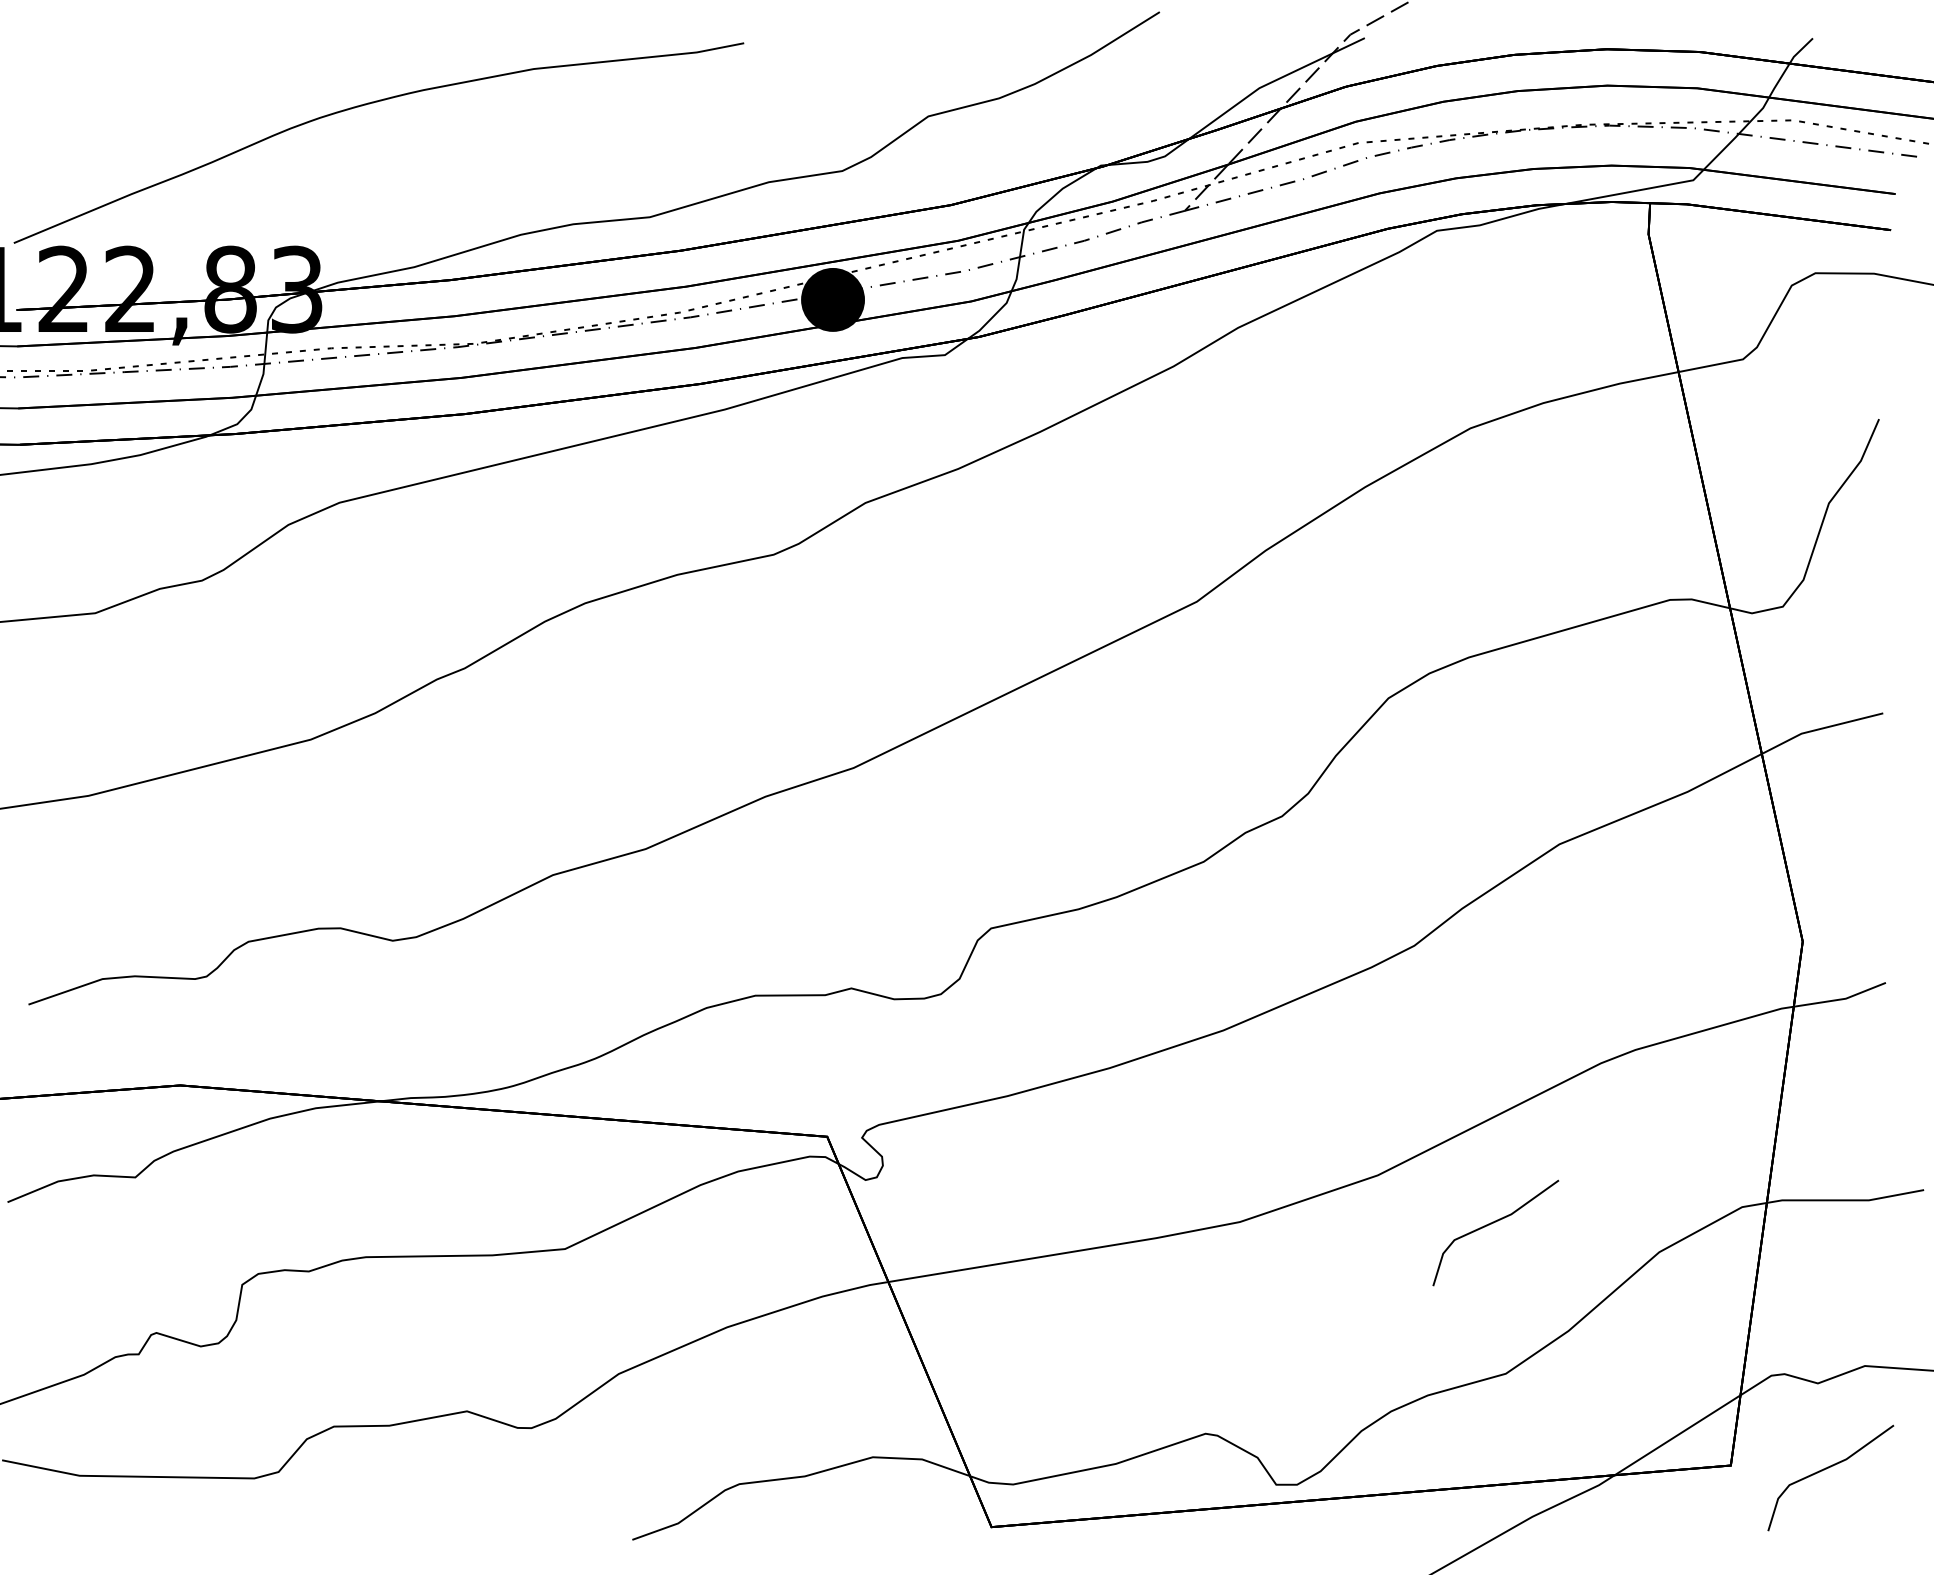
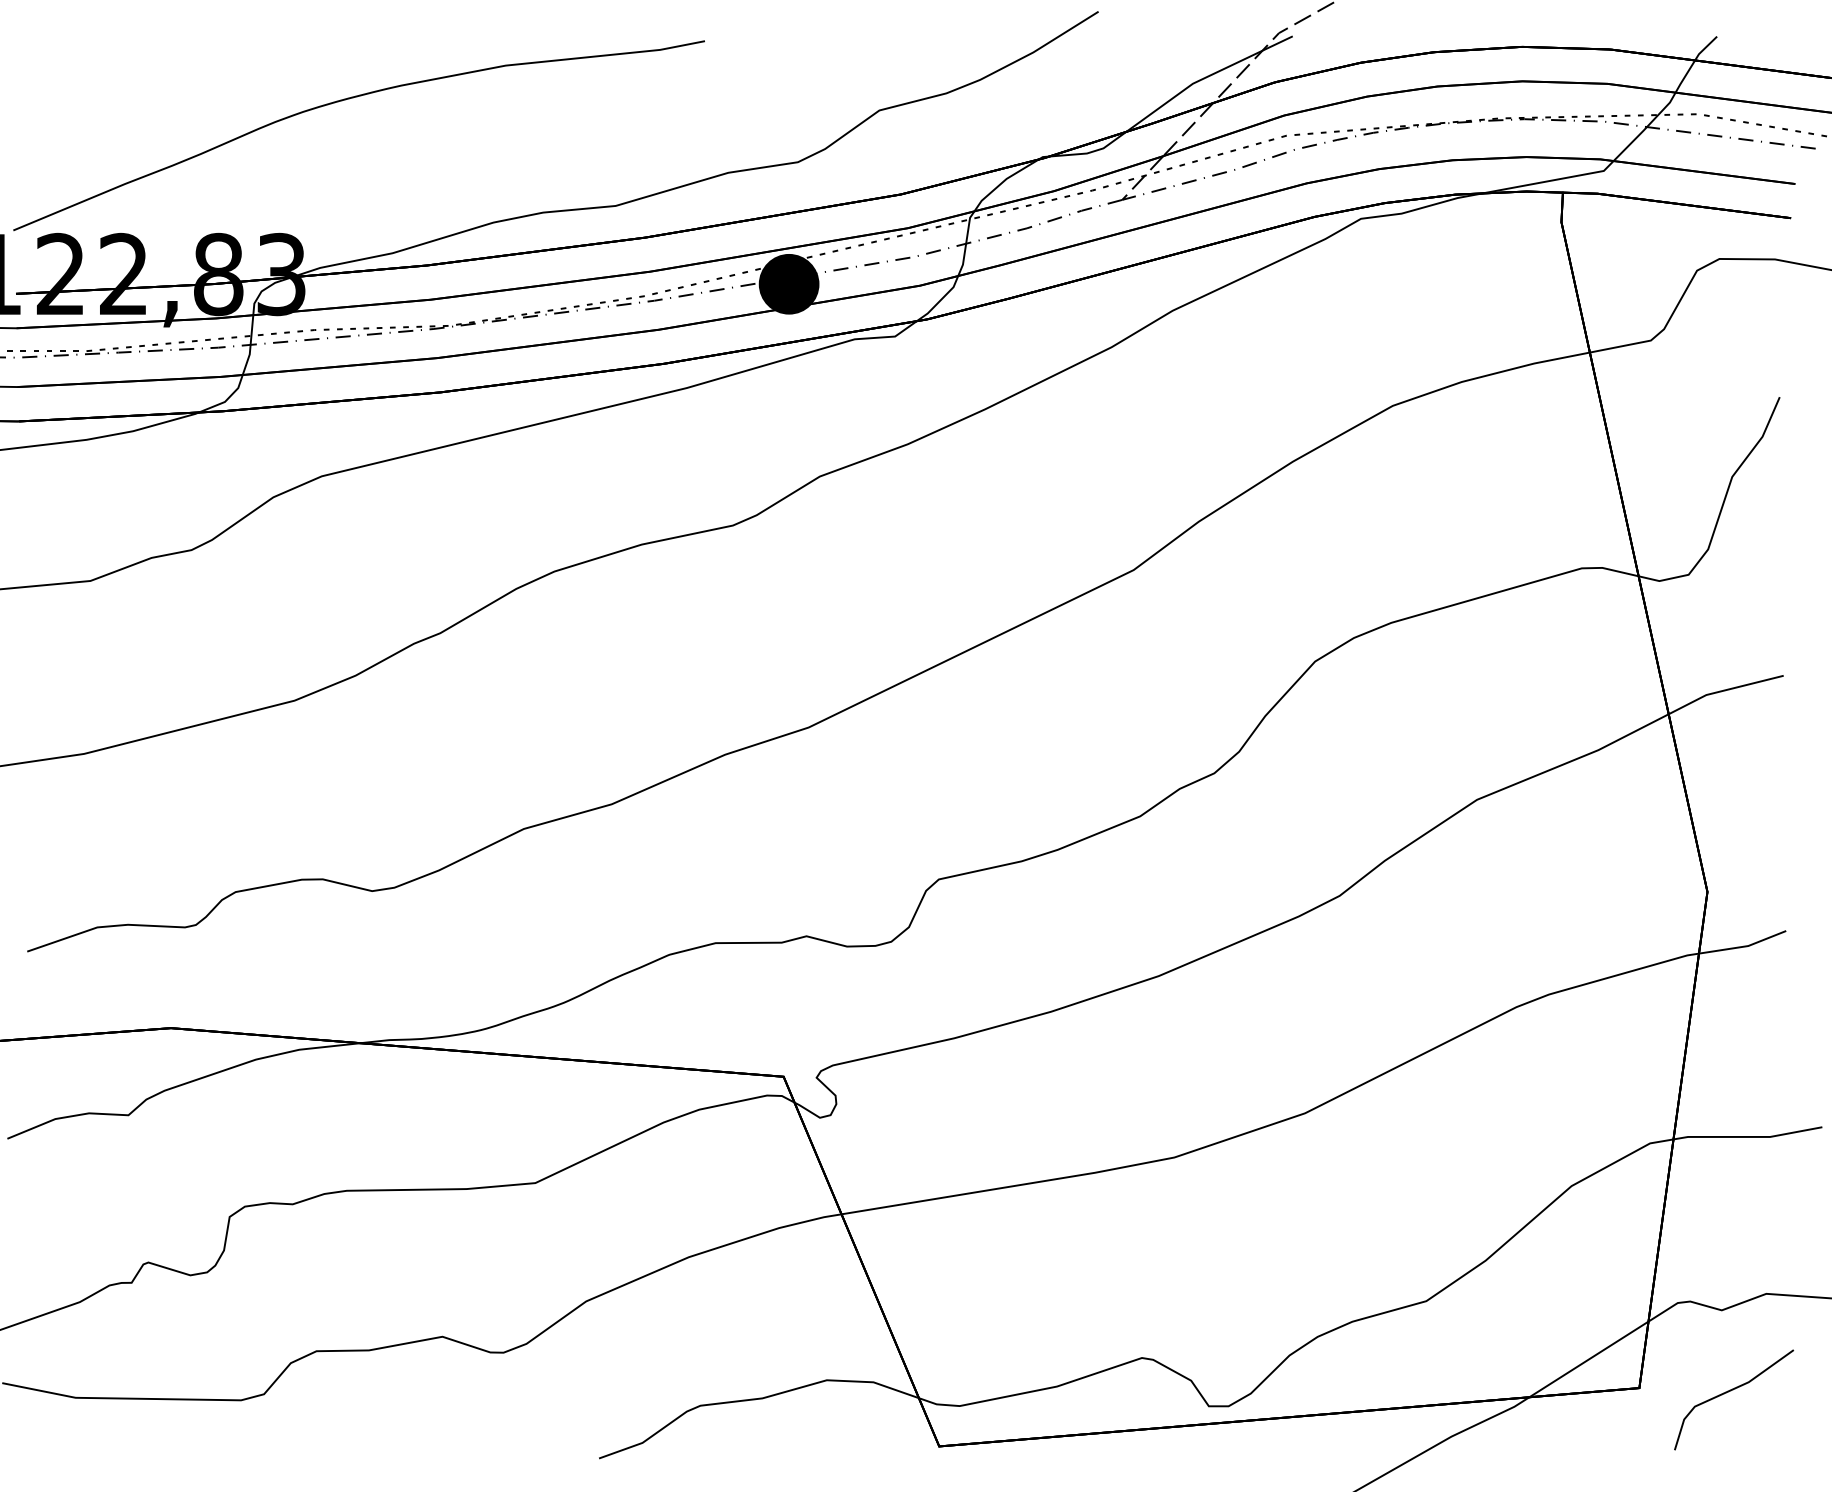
line: (1491, 1224) -> (1412, 1159), removed

